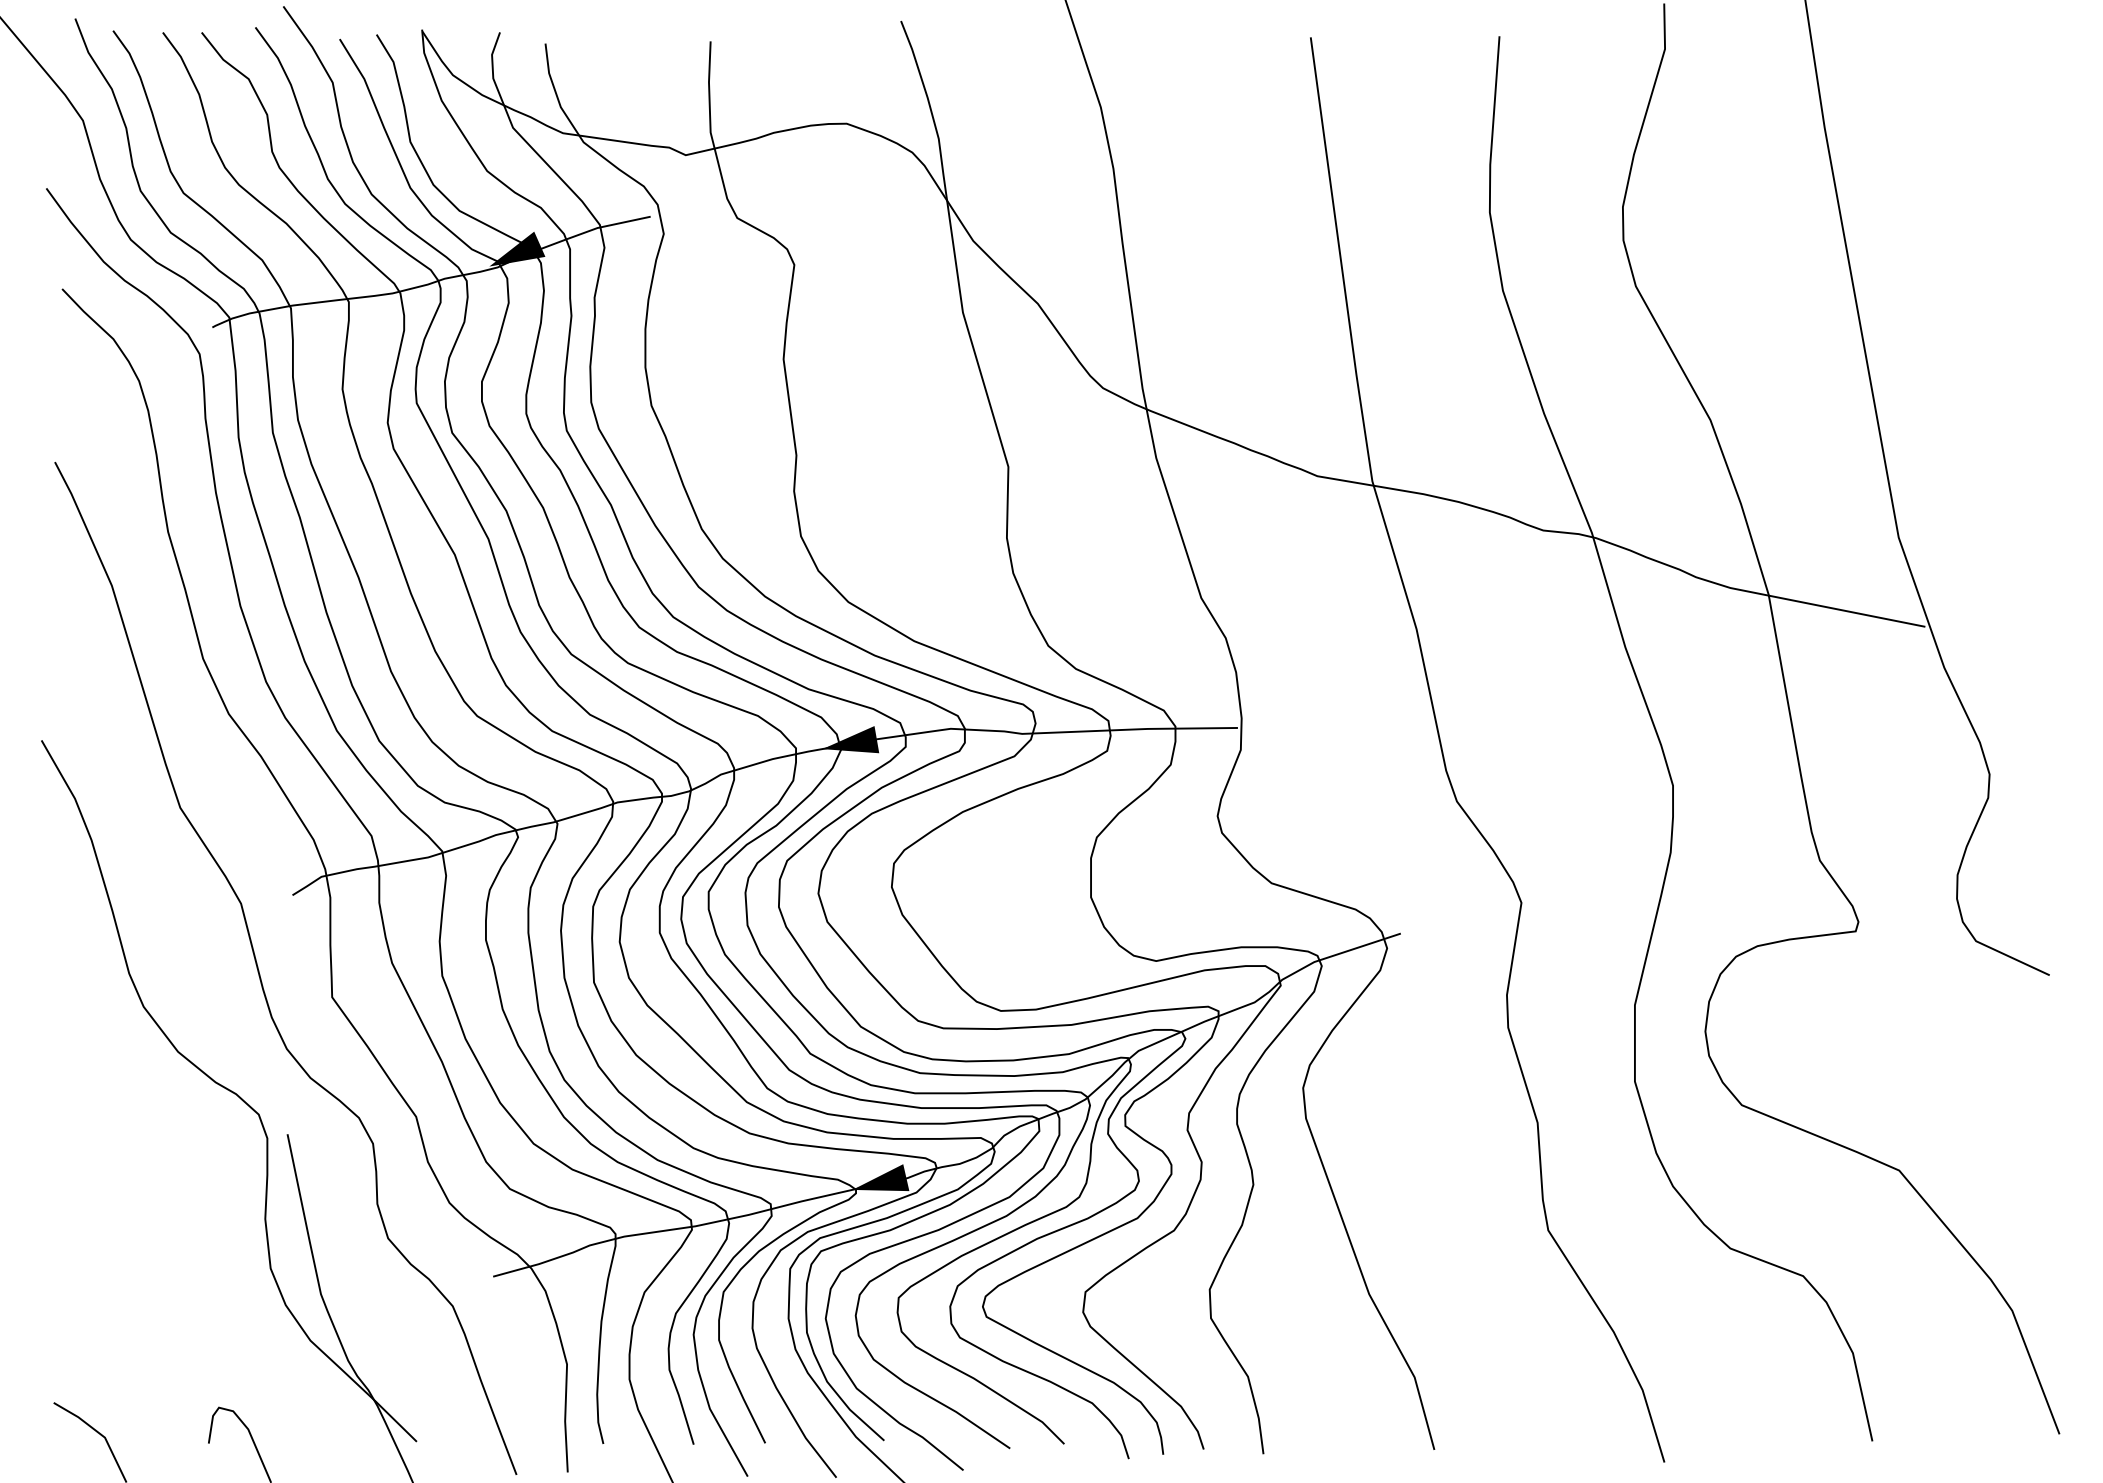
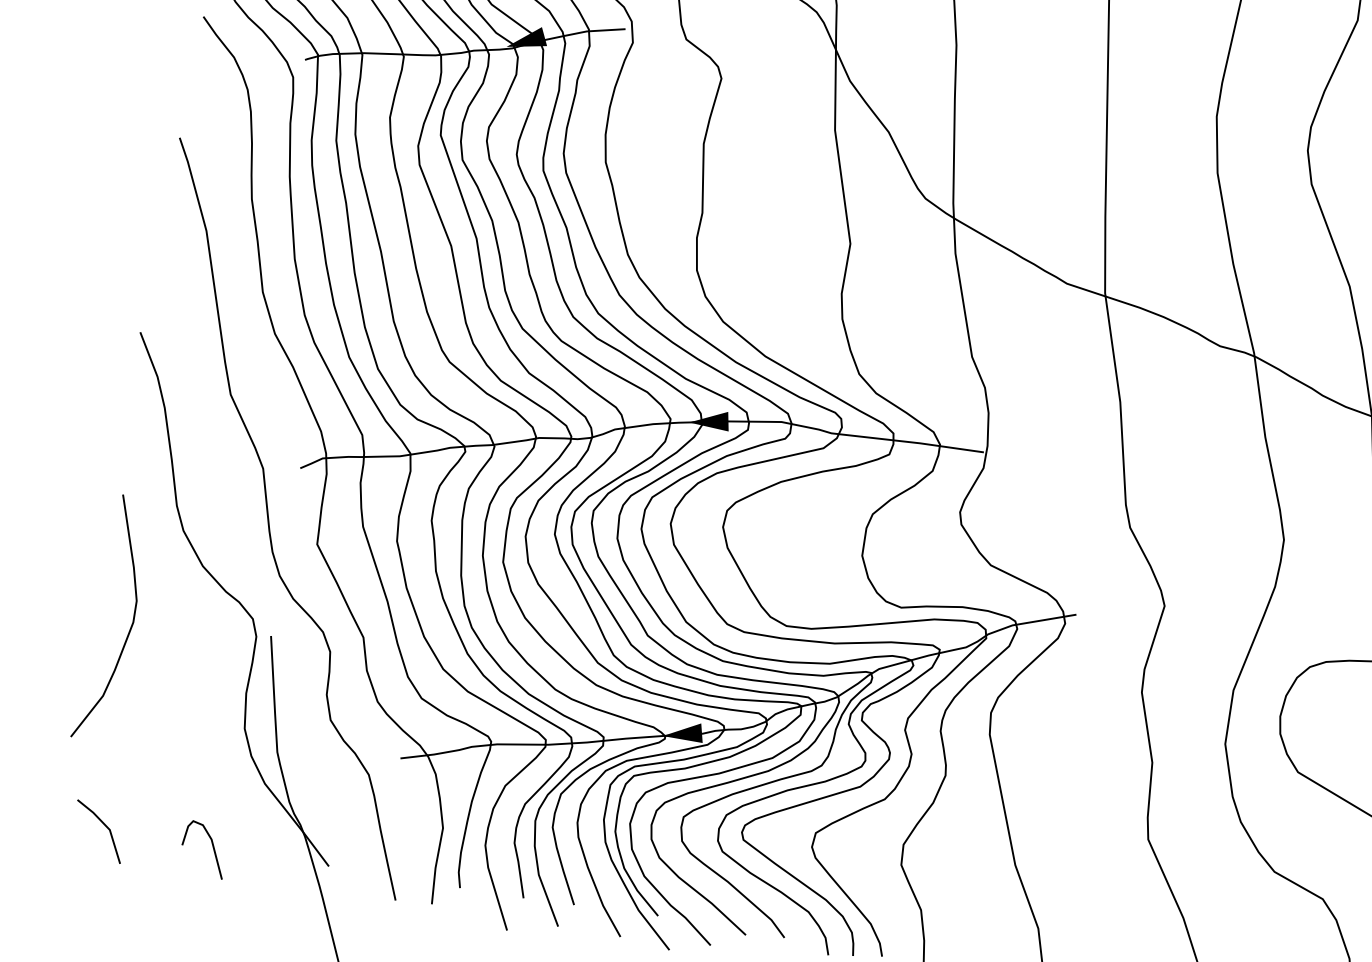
curve: (90, 1152) -> (130, 627), added

